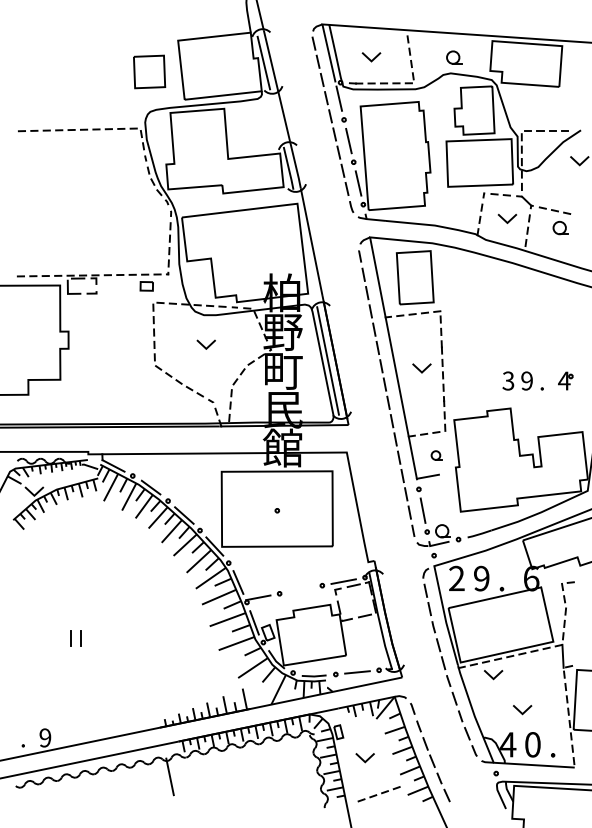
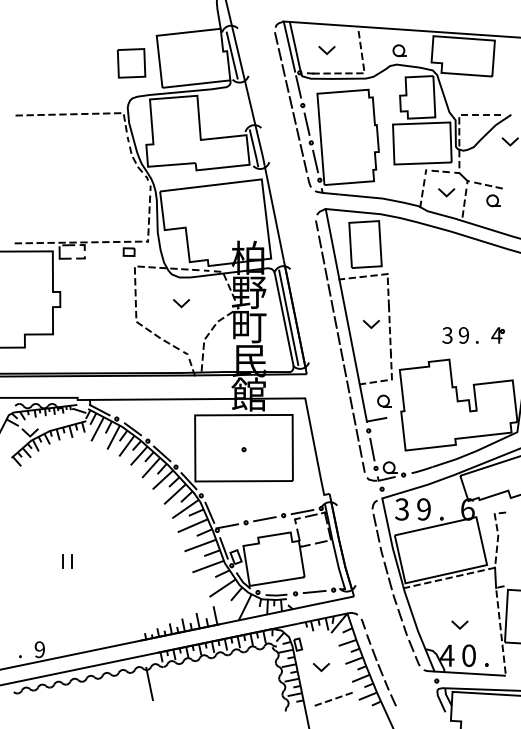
part: (436, 455) -> (384, 401), size x1.43
text: (456, 578) -> (401, 509), 2 -> 3
line: (300, 589) -> (264, 519), added
line: (492, 676) -> (433, 595), removed

